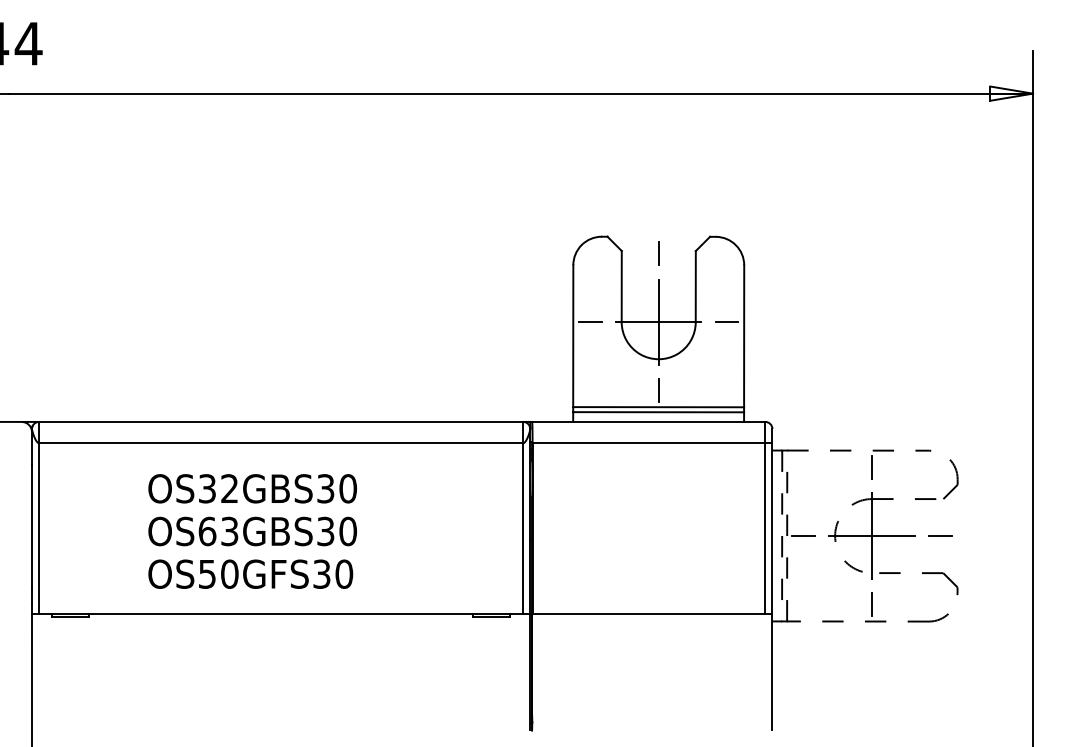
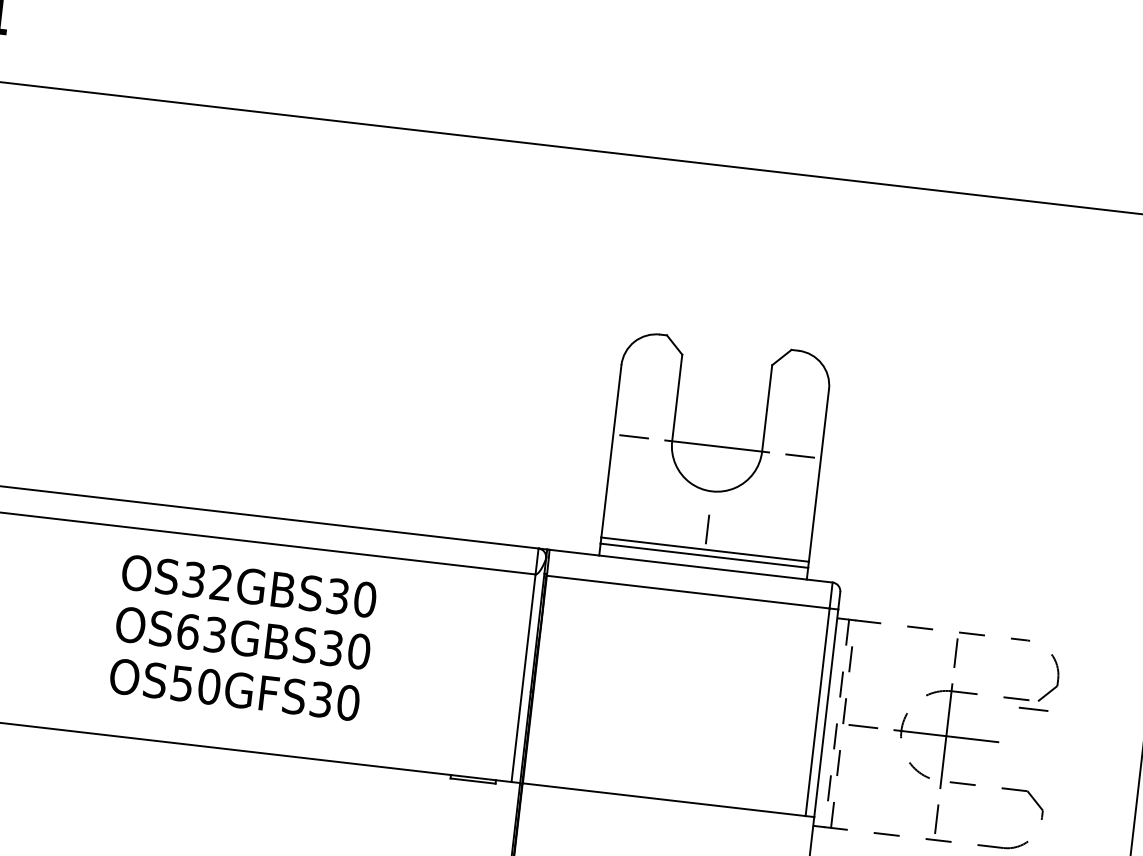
line: (658, 253) -> (726, 362), removed
line: (658, 321) -> (716, 445), removed
text: (252, 531) -> (242, 638), moved
line: (940, 535) -> (1033, 708), moved

